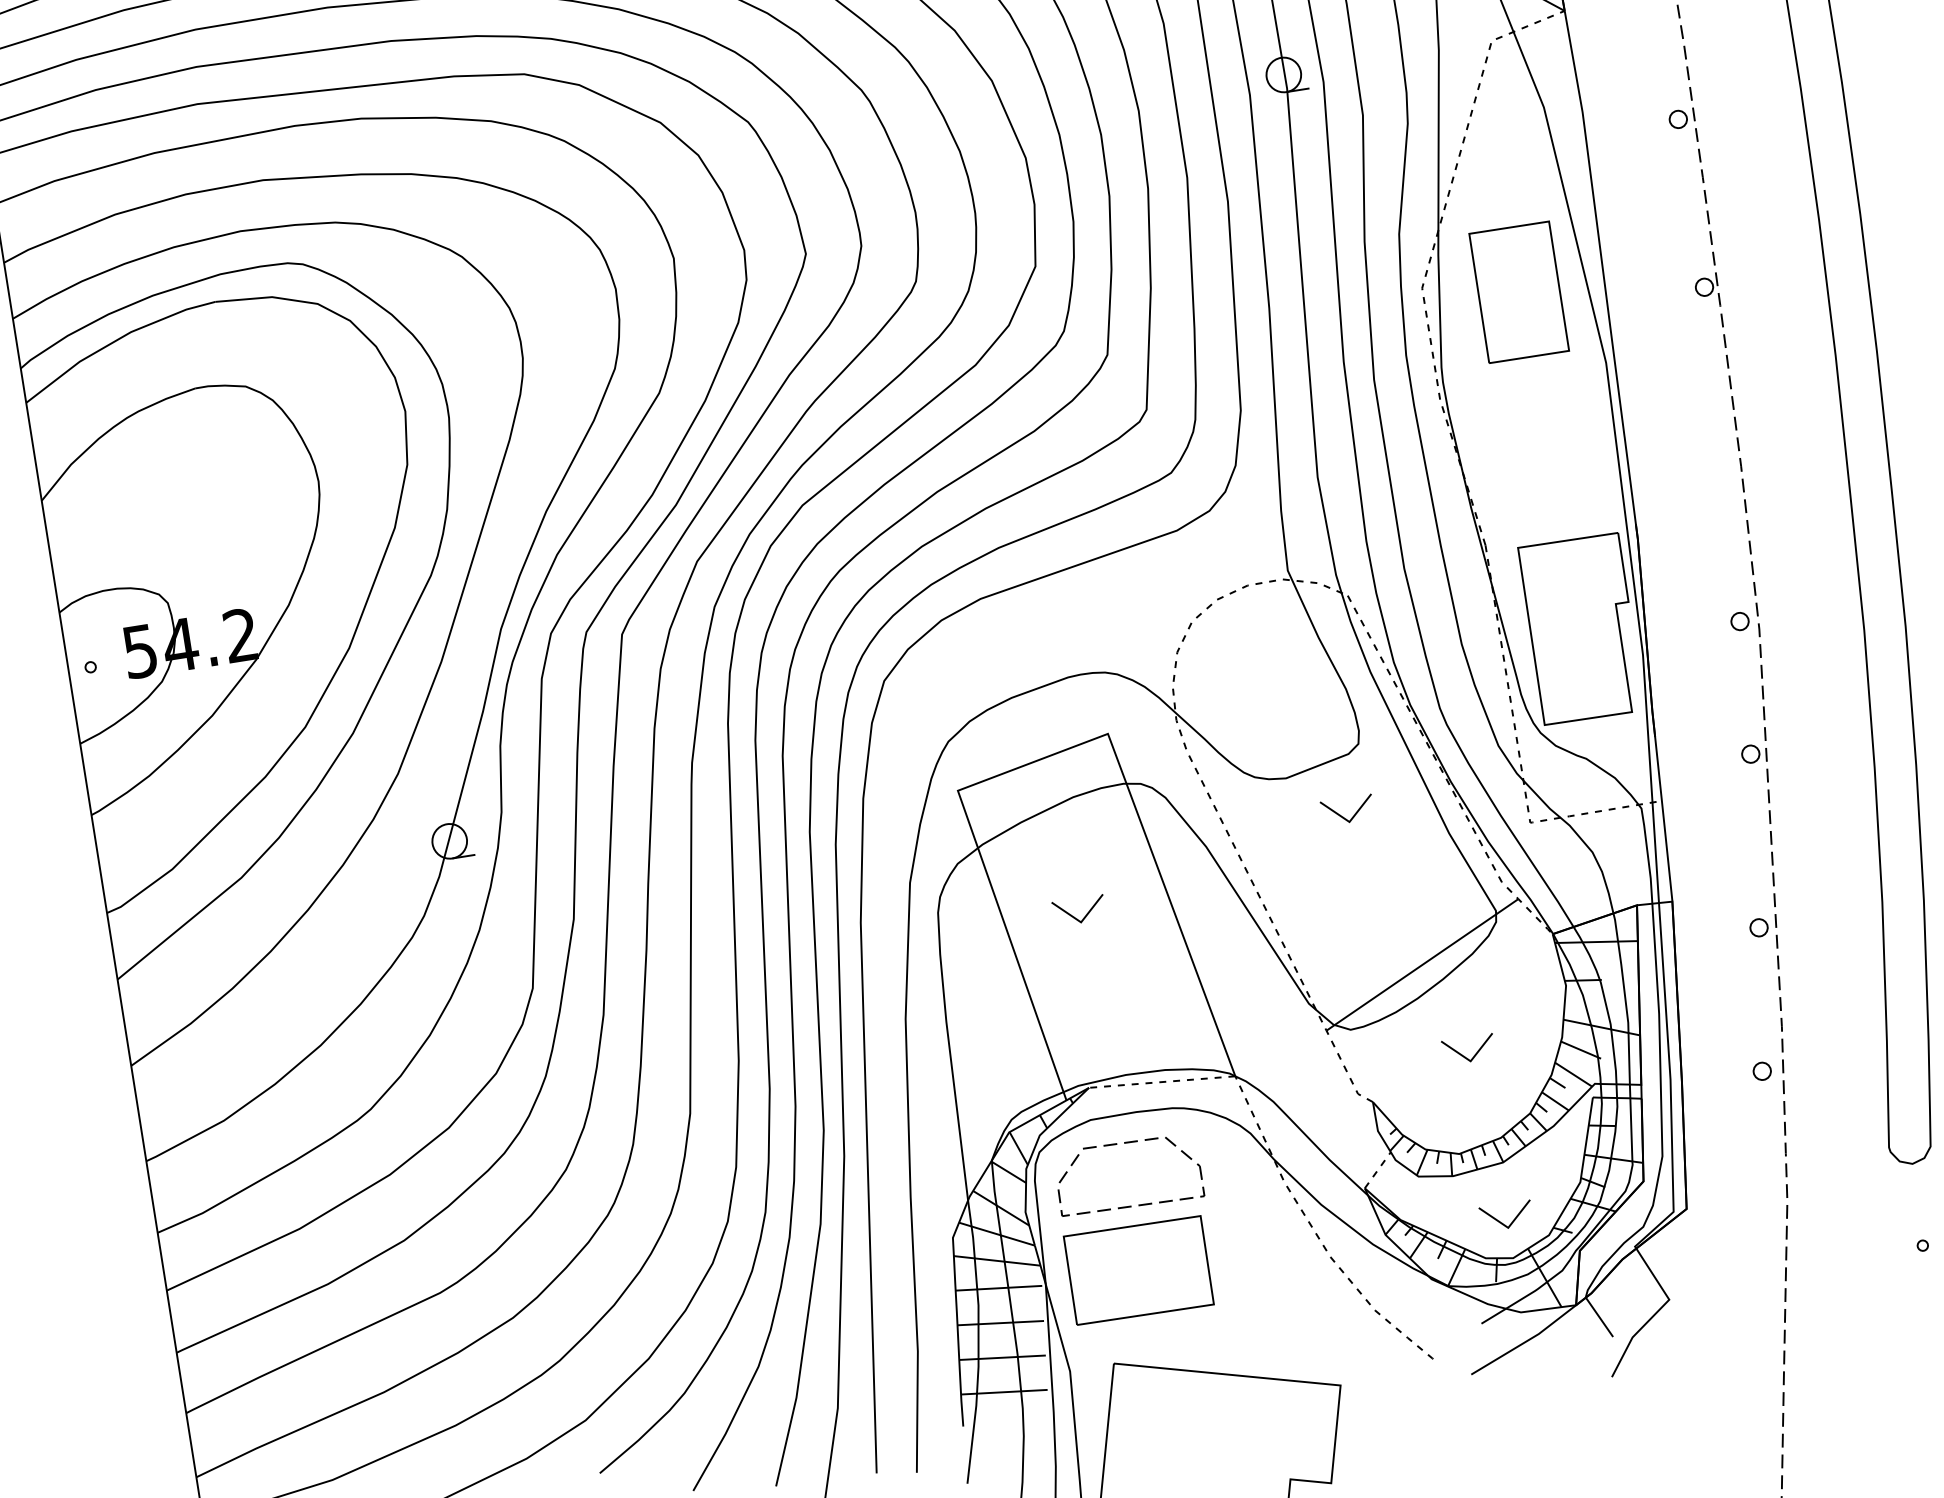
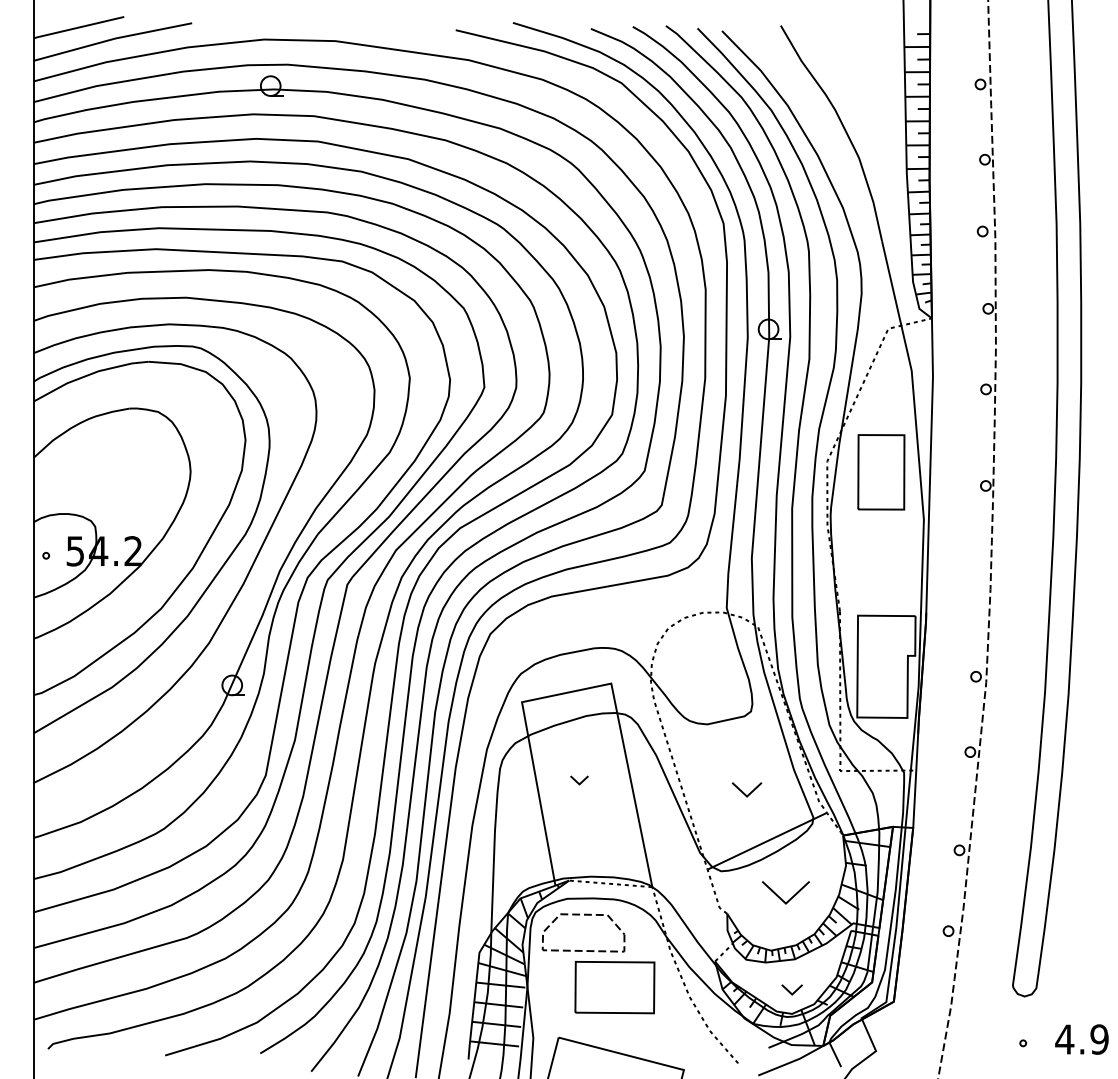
part: (1346, 809) -> (746, 789), moved
part: (1079, 911) -> (579, 780), size x0.6
part: (1468, 1048) -> (785, 892), size x1.6
part: (1507, 1215) -> (792, 989), size x0.7
part: (1138, 1270) -> (614, 987), moved

